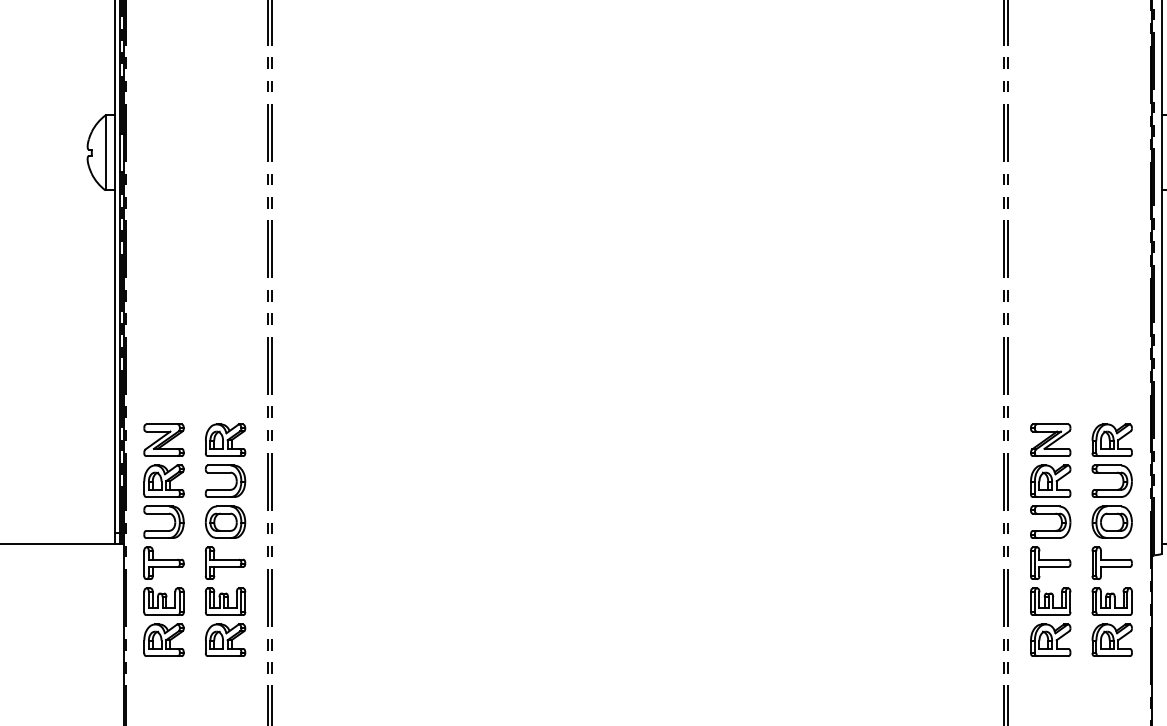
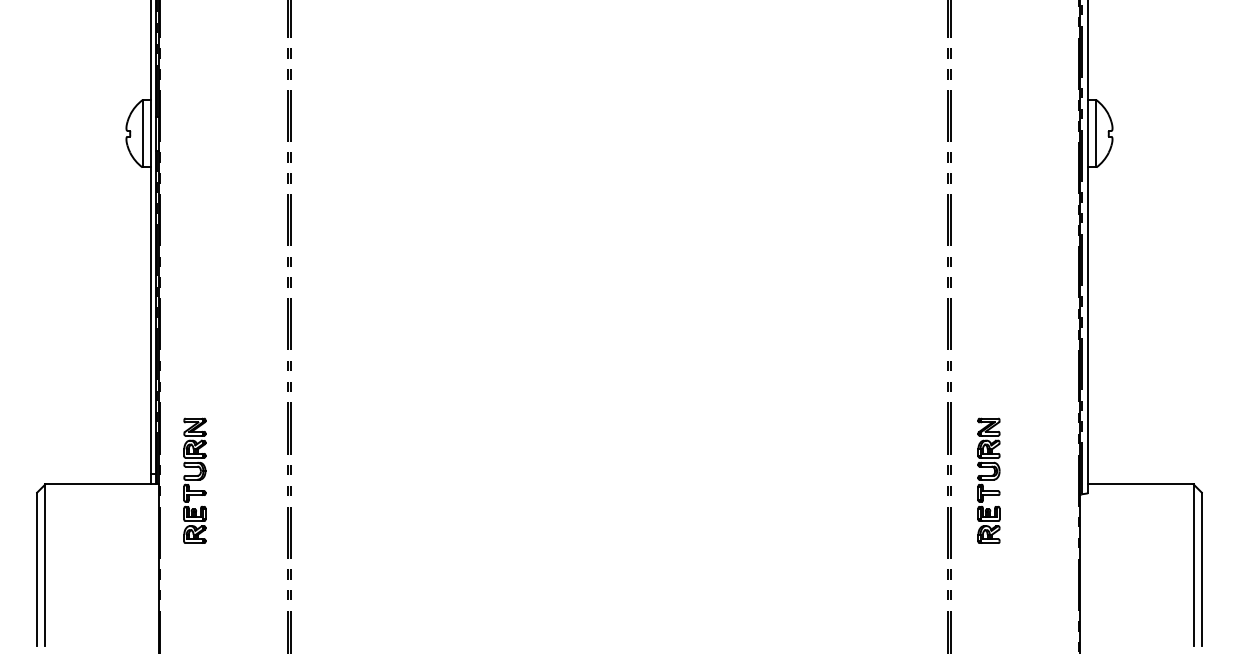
part: (163, 539) -> (194, 480), size x0.6
part: (225, 539) -> (249, 480), removed
part: (1050, 539) -> (988, 480), size x0.6
part: (1111, 539) -> (1043, 480), removed

